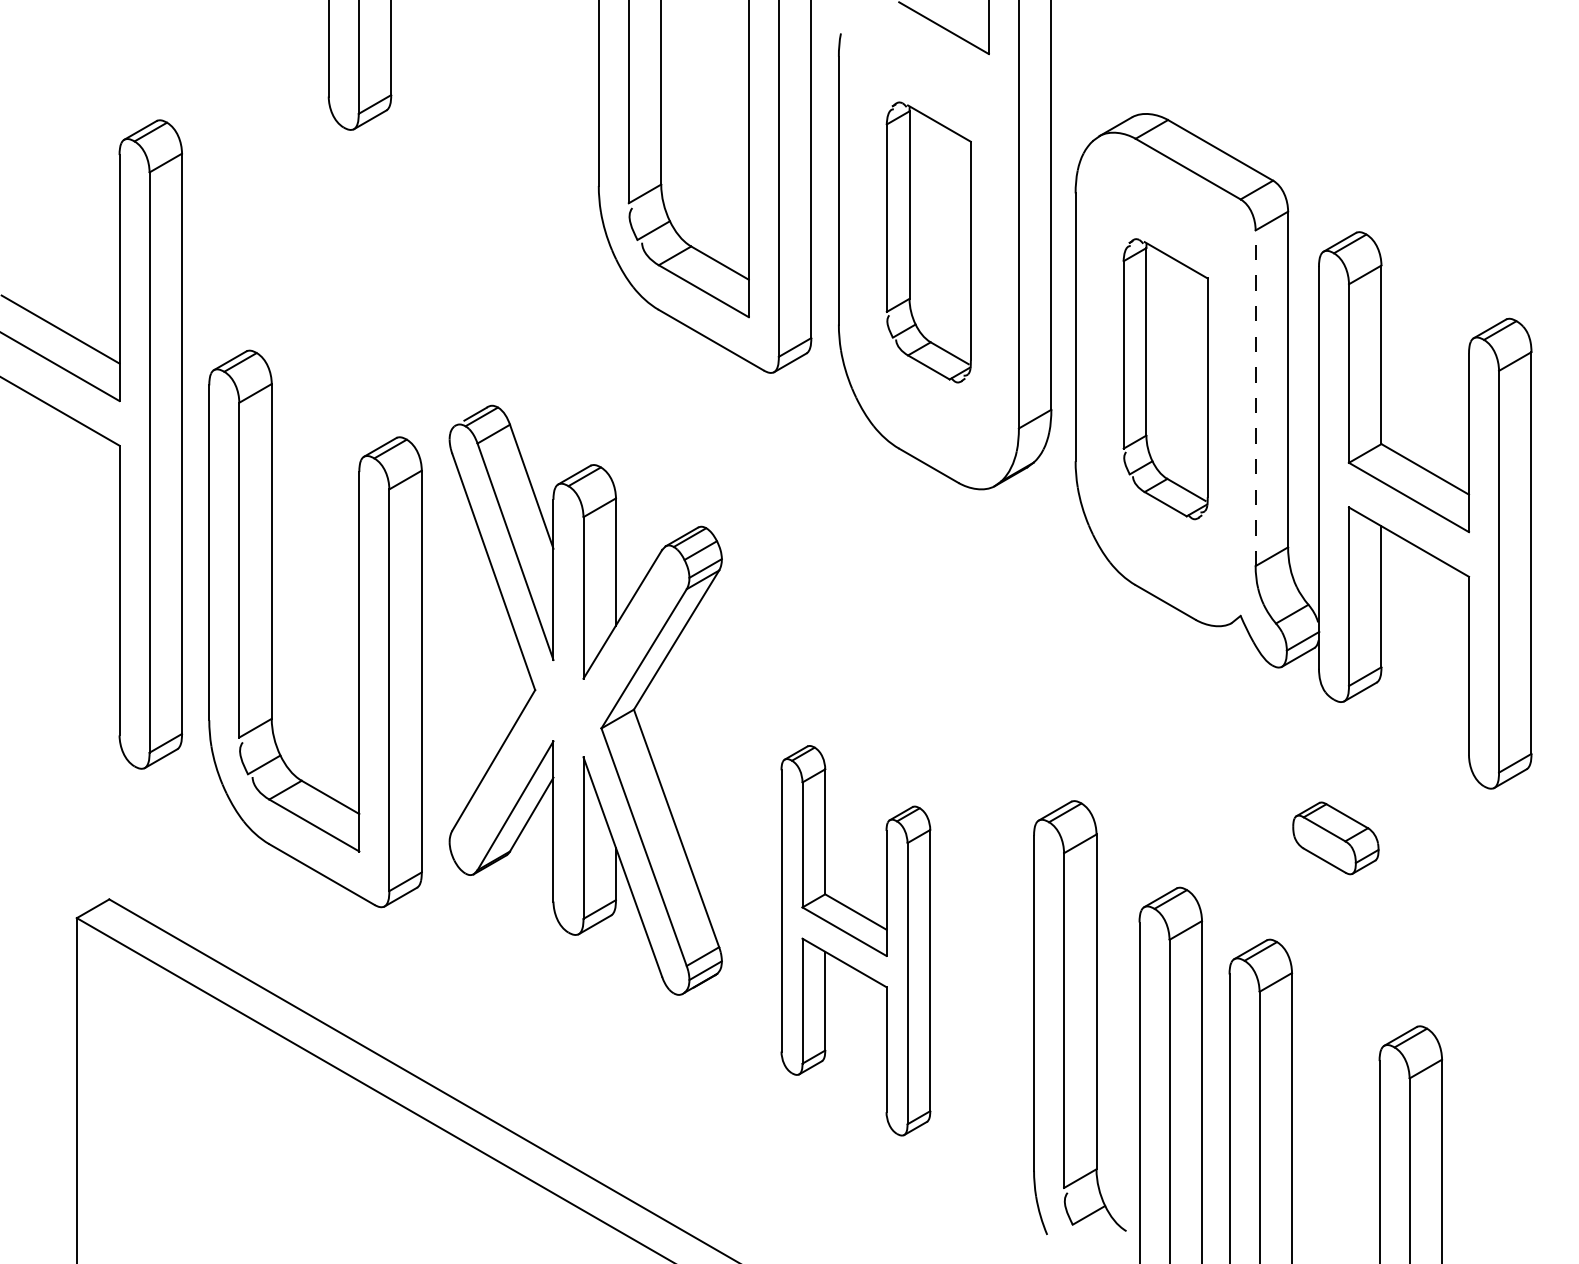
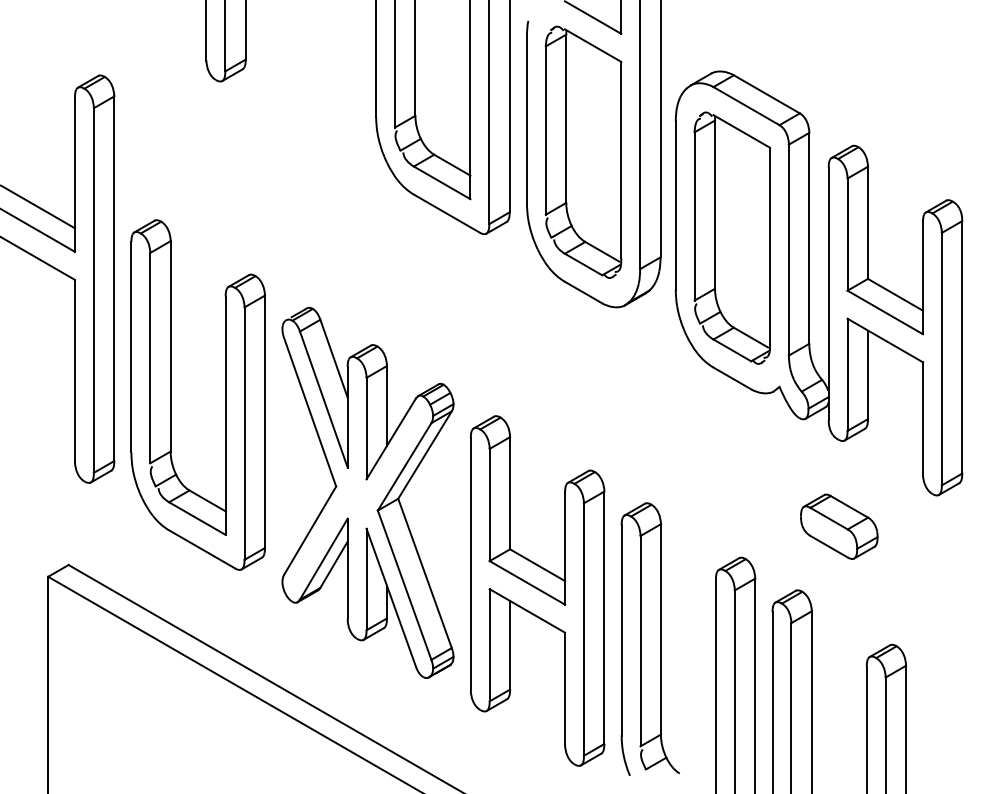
part: (928, 241) -> (583, 151), size x1.43
part: (1165, 378) -> (732, 237), size x1.43
line: (1254, 397) -> (788, 249), dashed -> solid
part: (585, 699) -> (367, 492), moved
part: (1336, 838) -> (839, 526), size x1.43
part: (855, 939) -> (537, 590), size x1.43
part: (1078, 1016) -> (649, 638), moved

